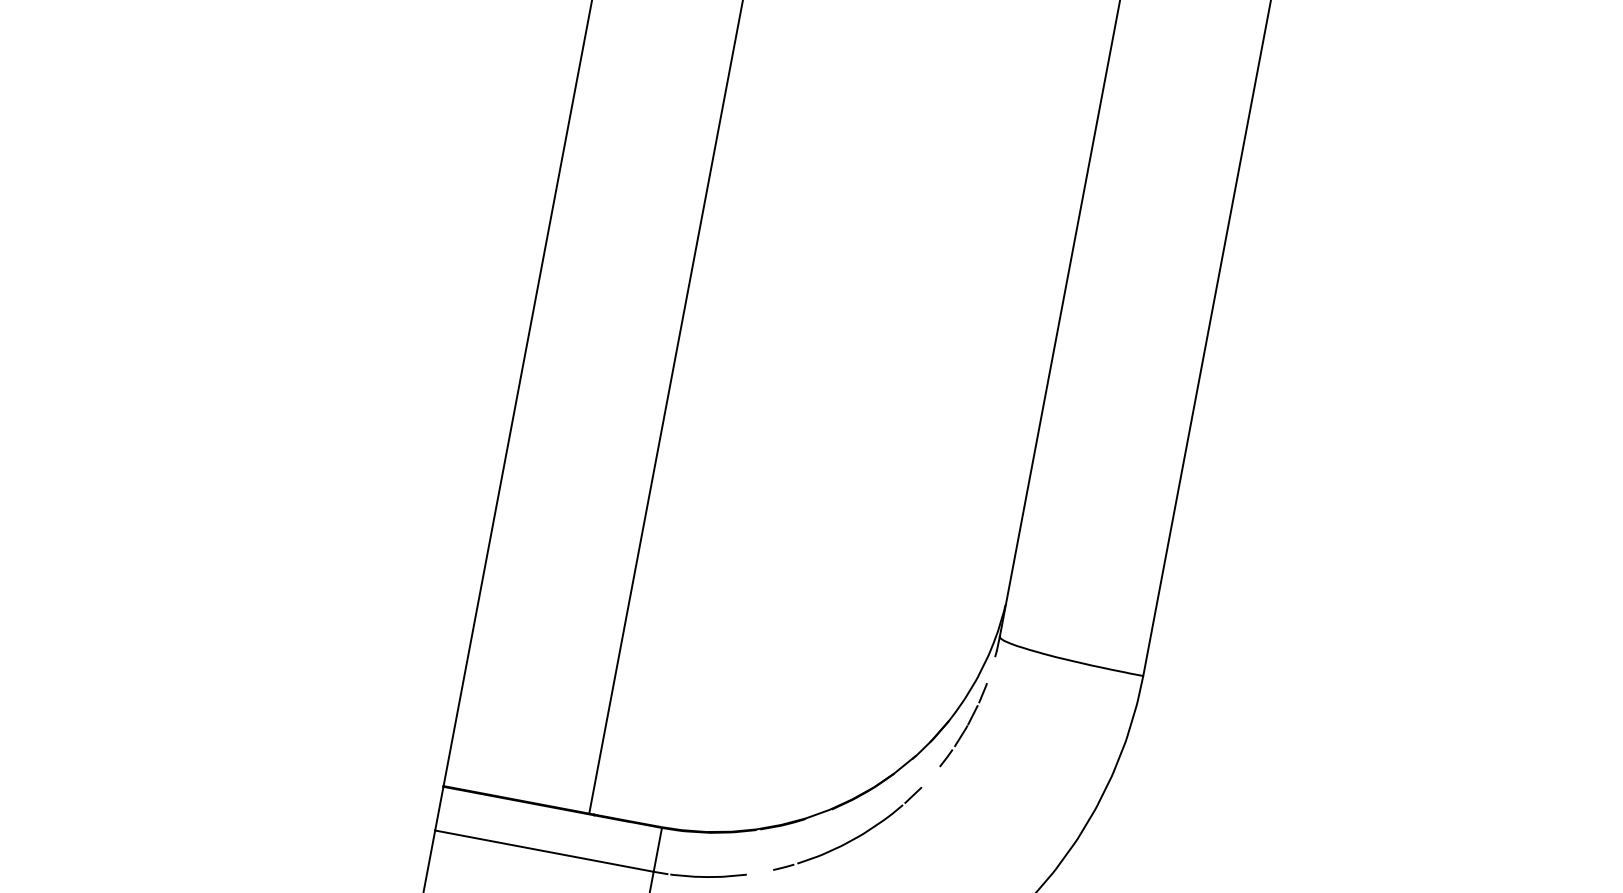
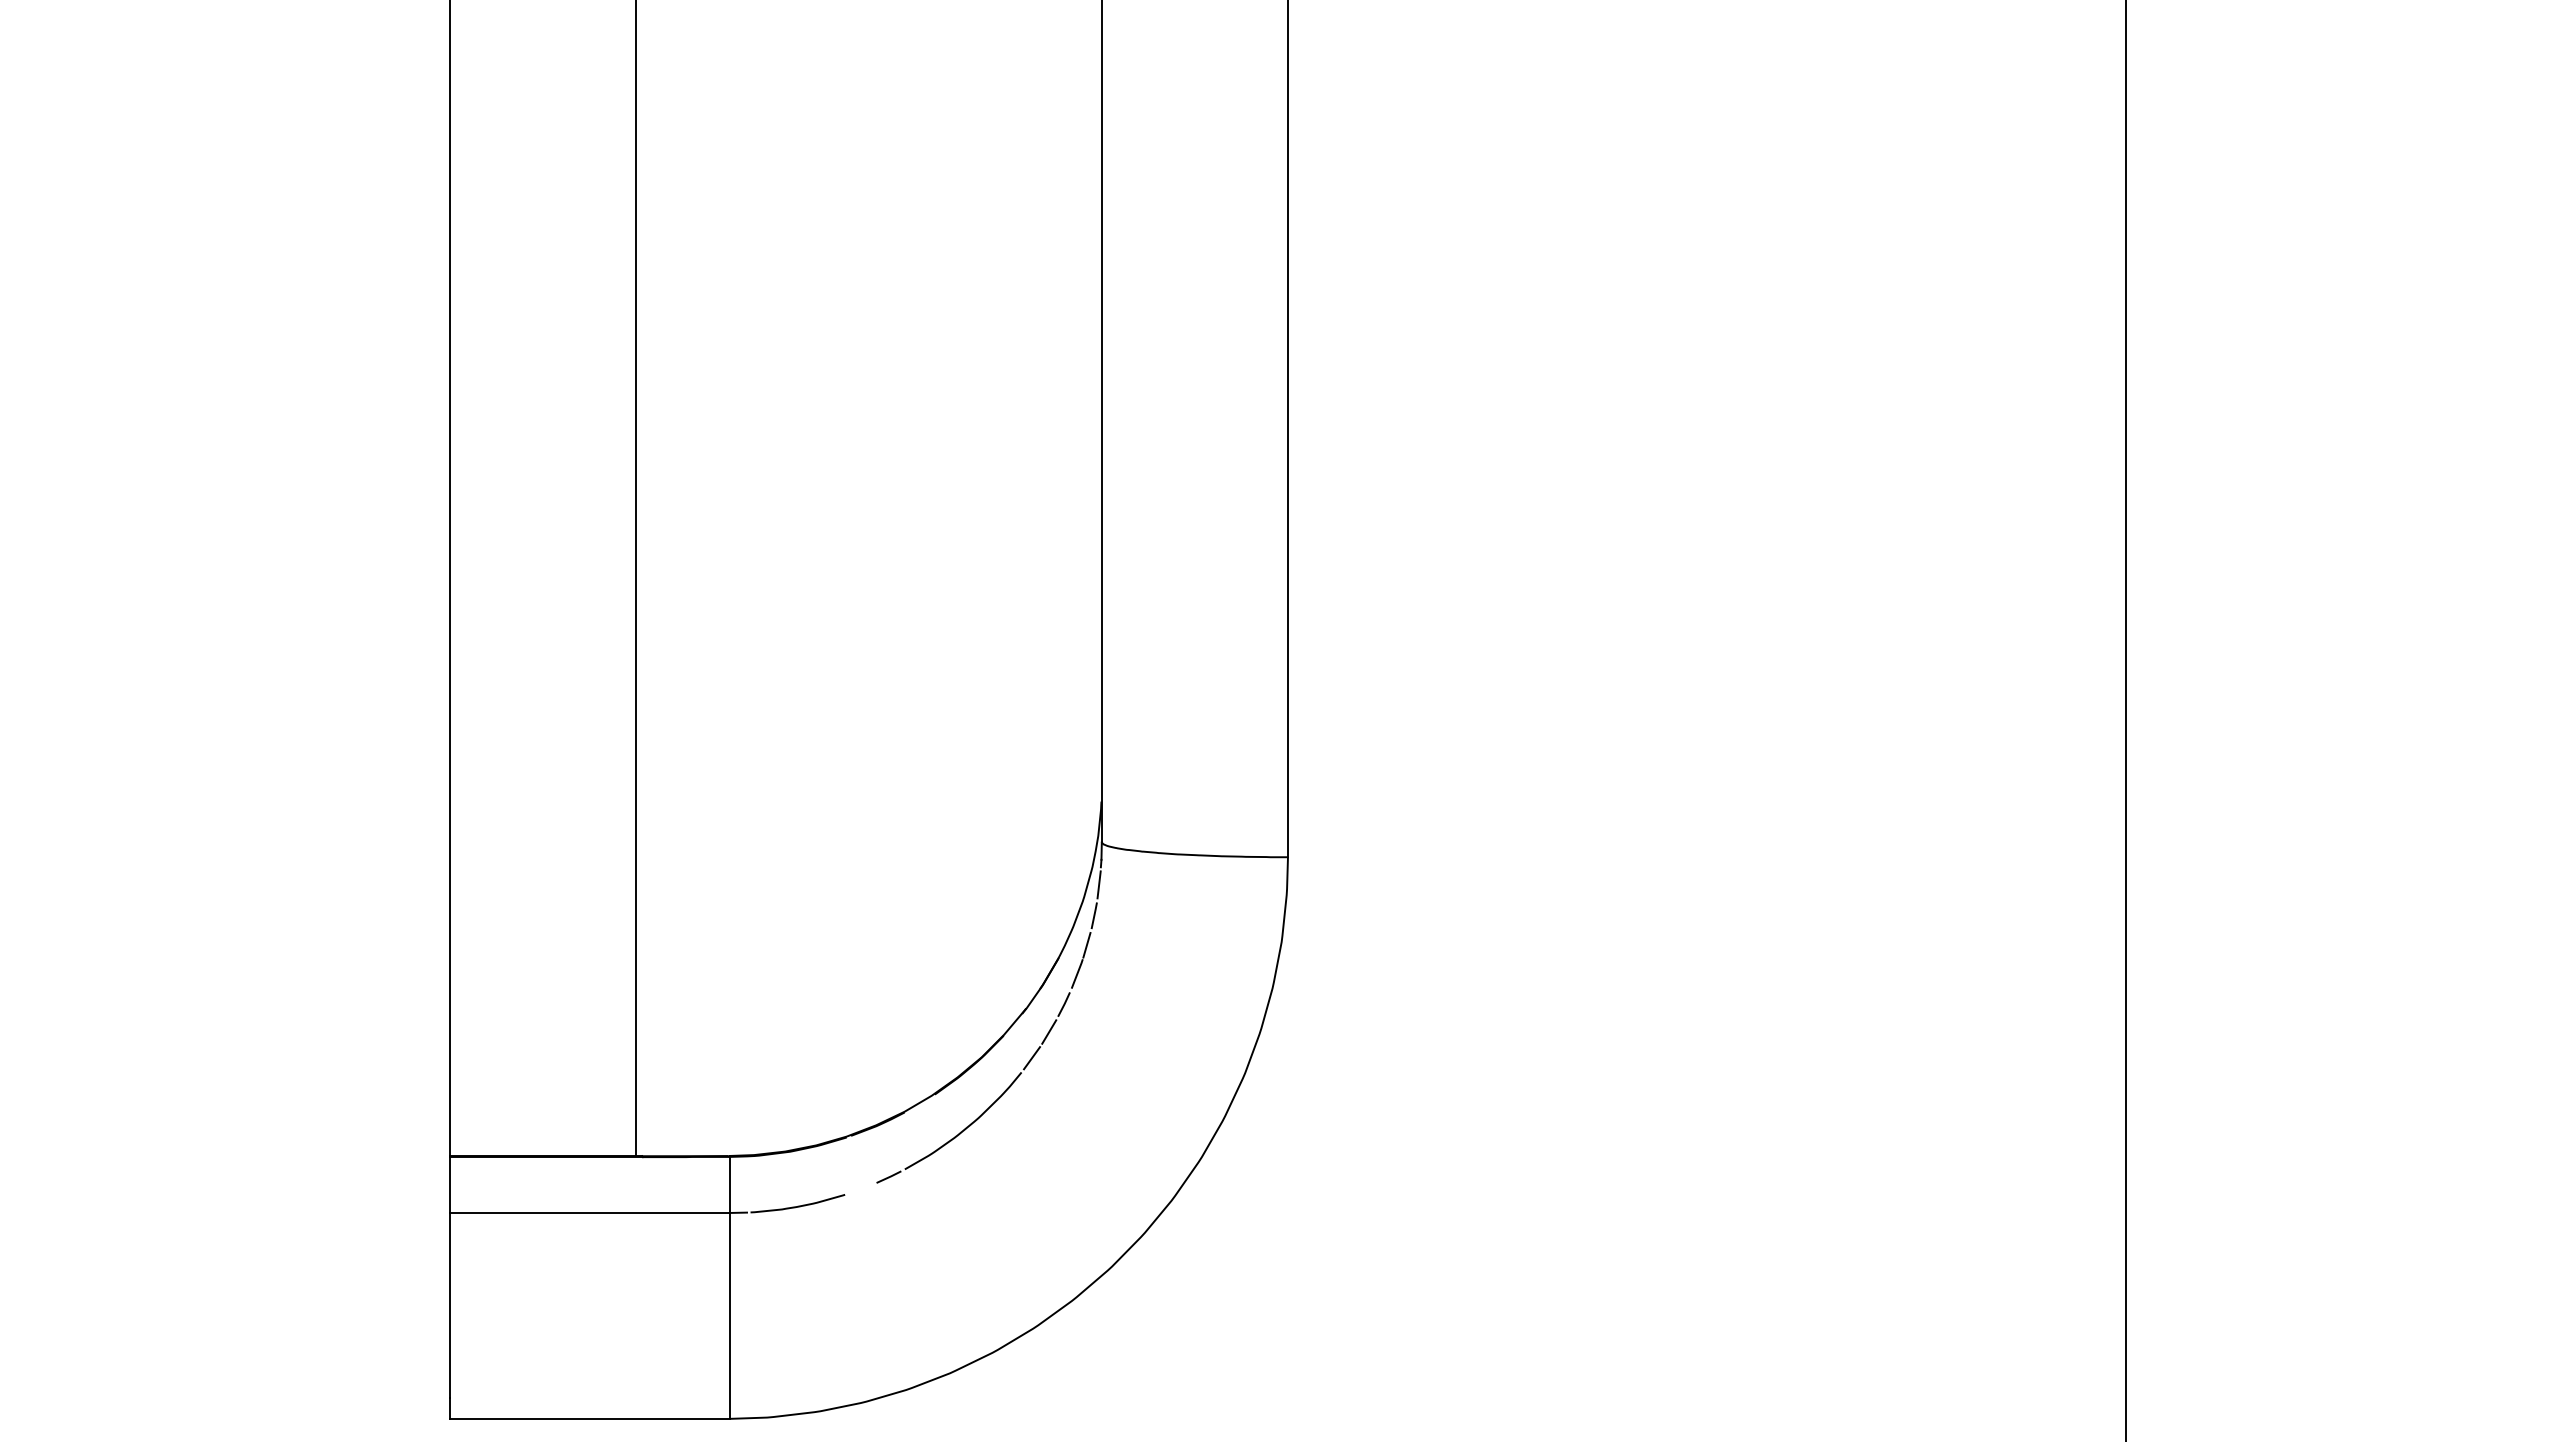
line: (990, 669) -> (1098, 884), added
line: (930, 777) -> (1049, 1031), added

